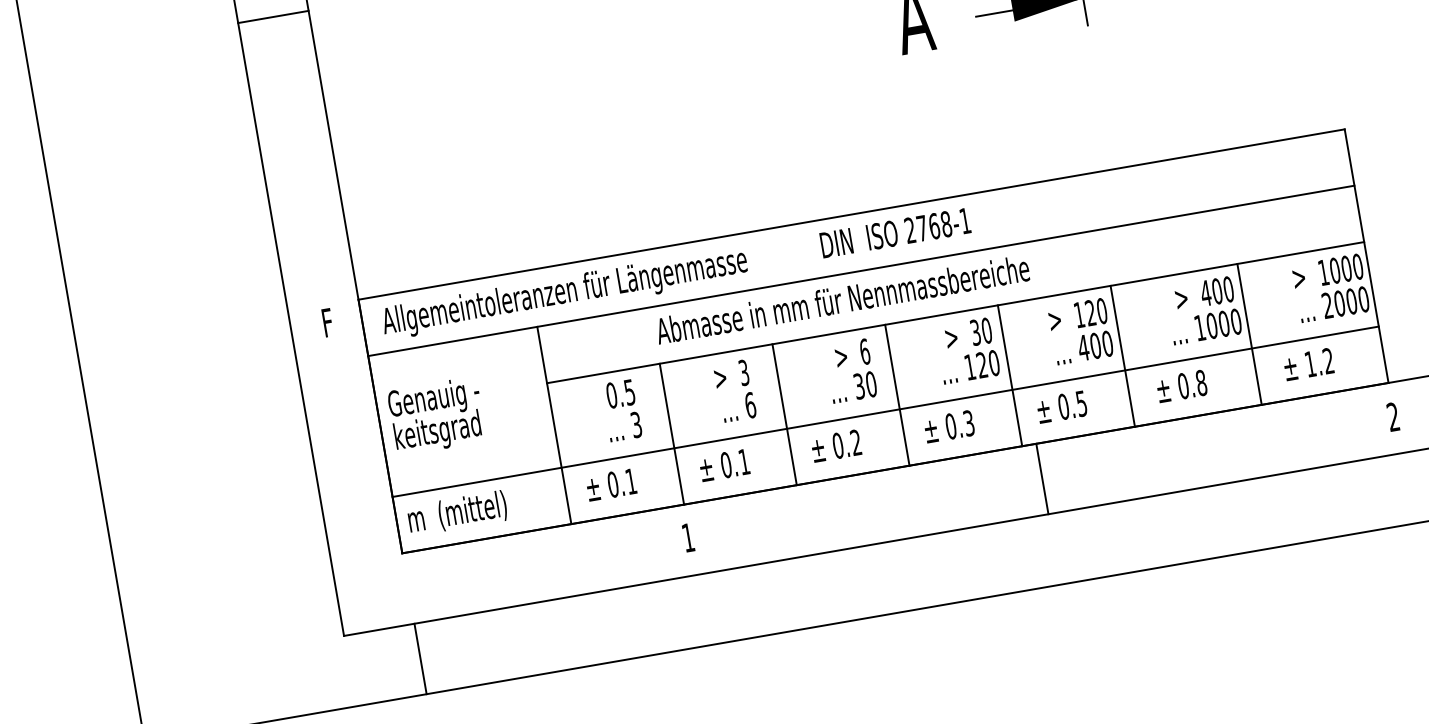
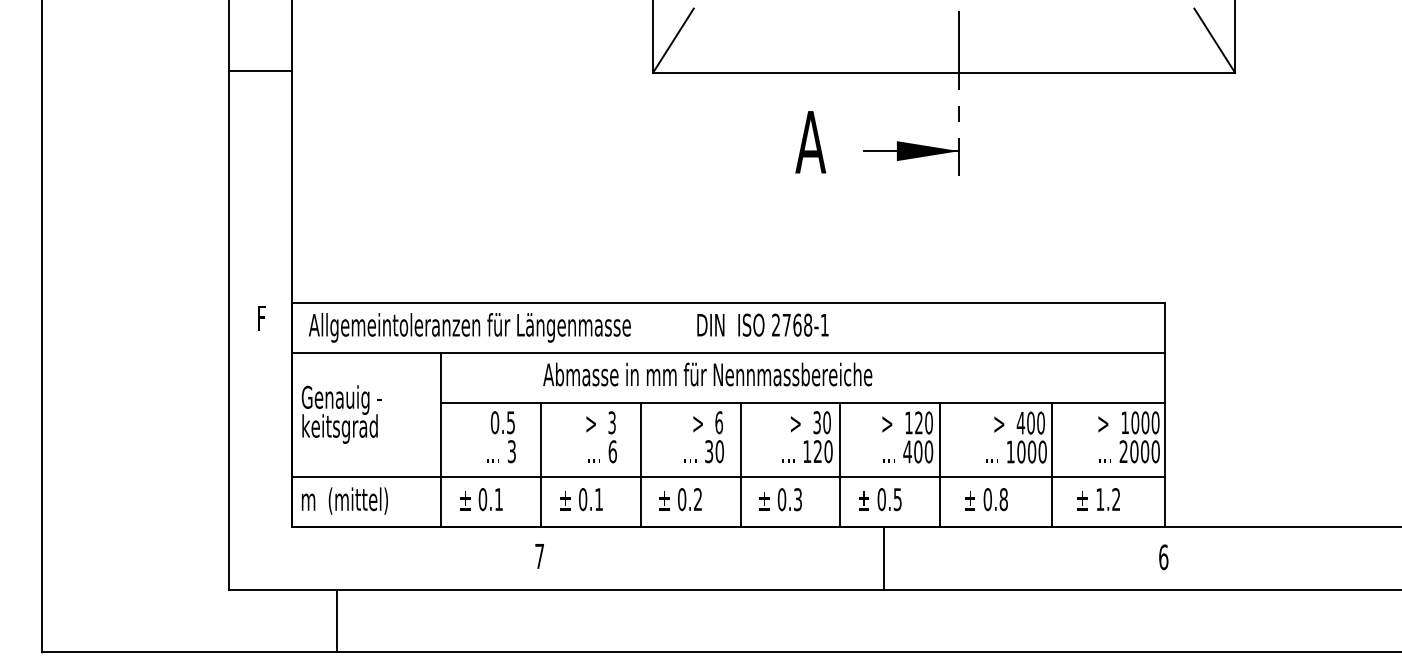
line: (273, 17) -> (260, 71), moved
text: (1393, 417) -> (1163, 557), 2 -> 6
line: (1042, 479) -> (883, 558), moved
text: (688, 537) -> (539, 556), 1 -> 7
line: (420, 658) -> (336, 620), moved

